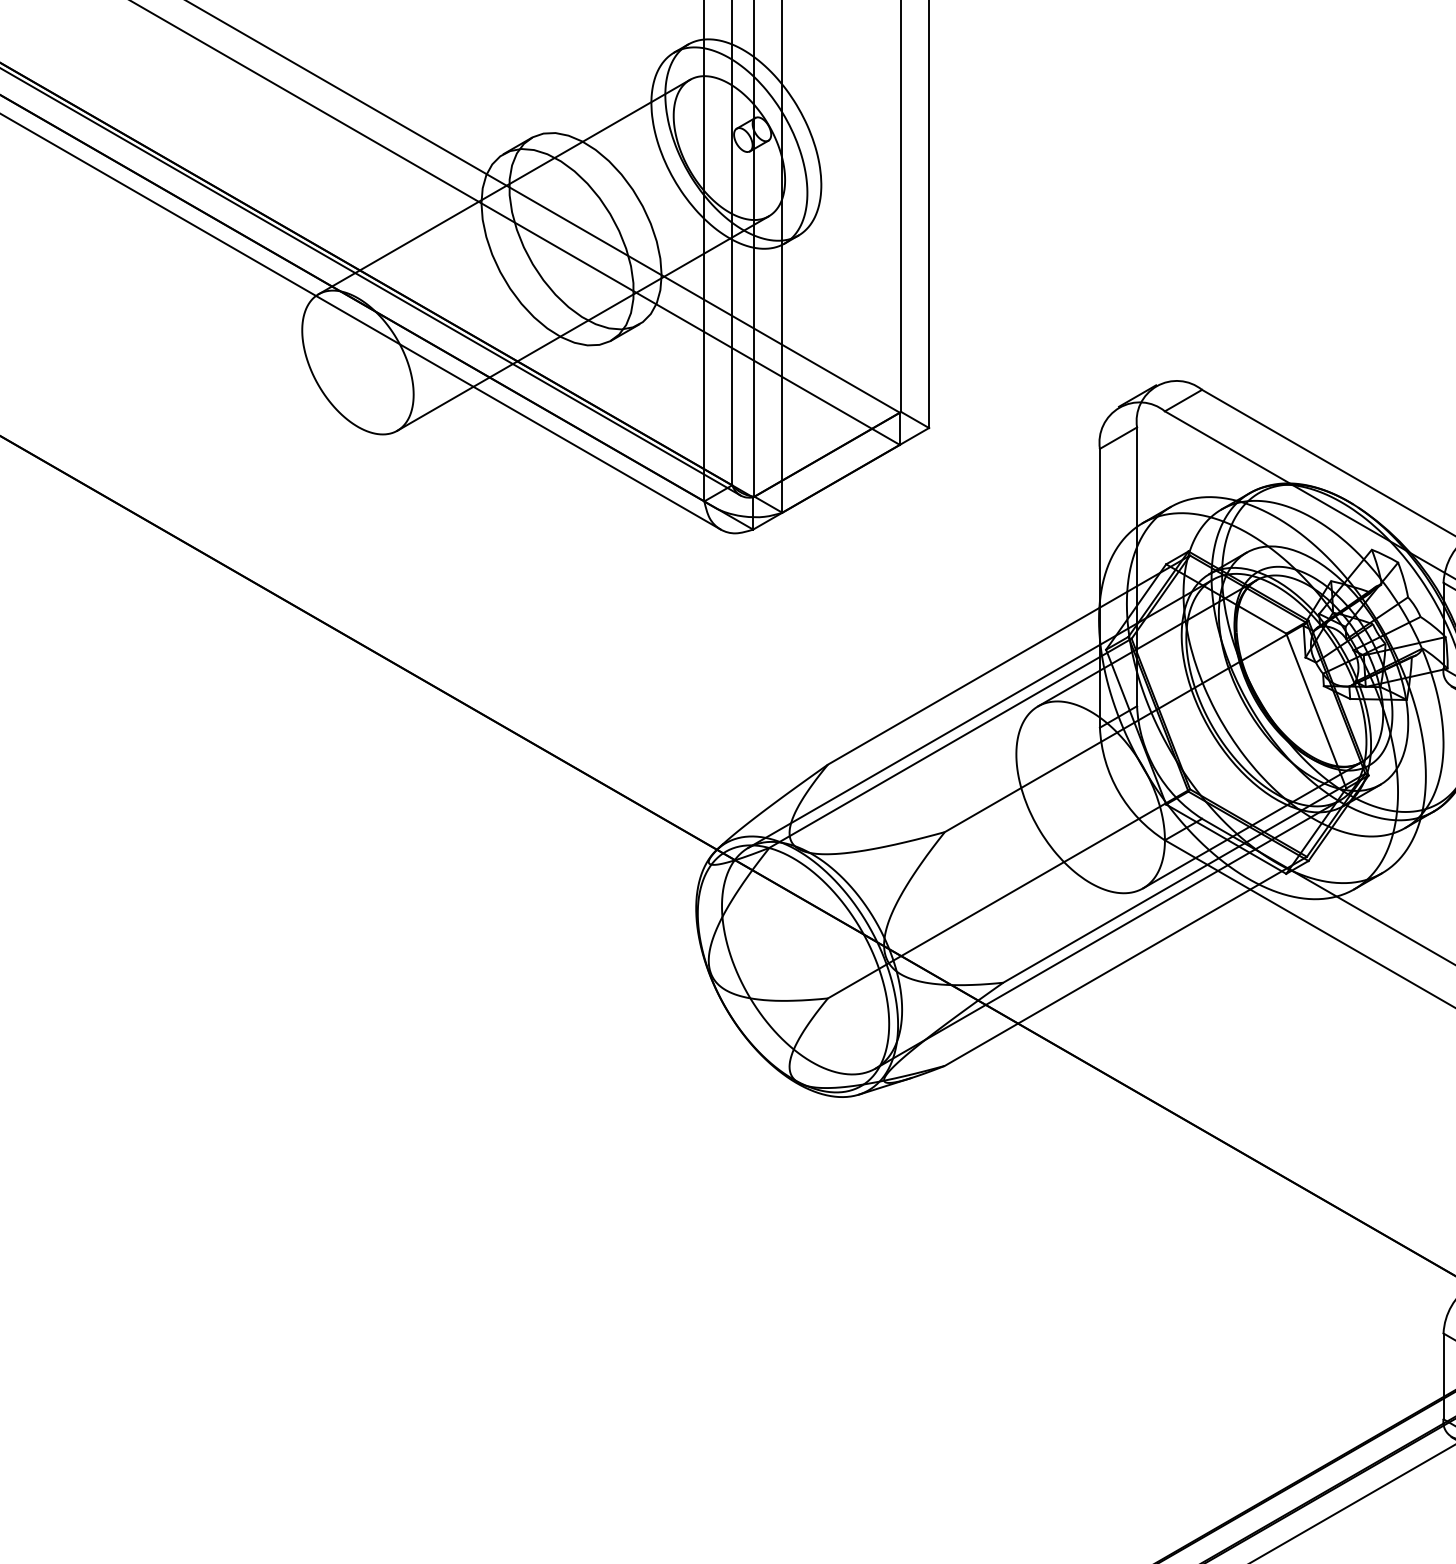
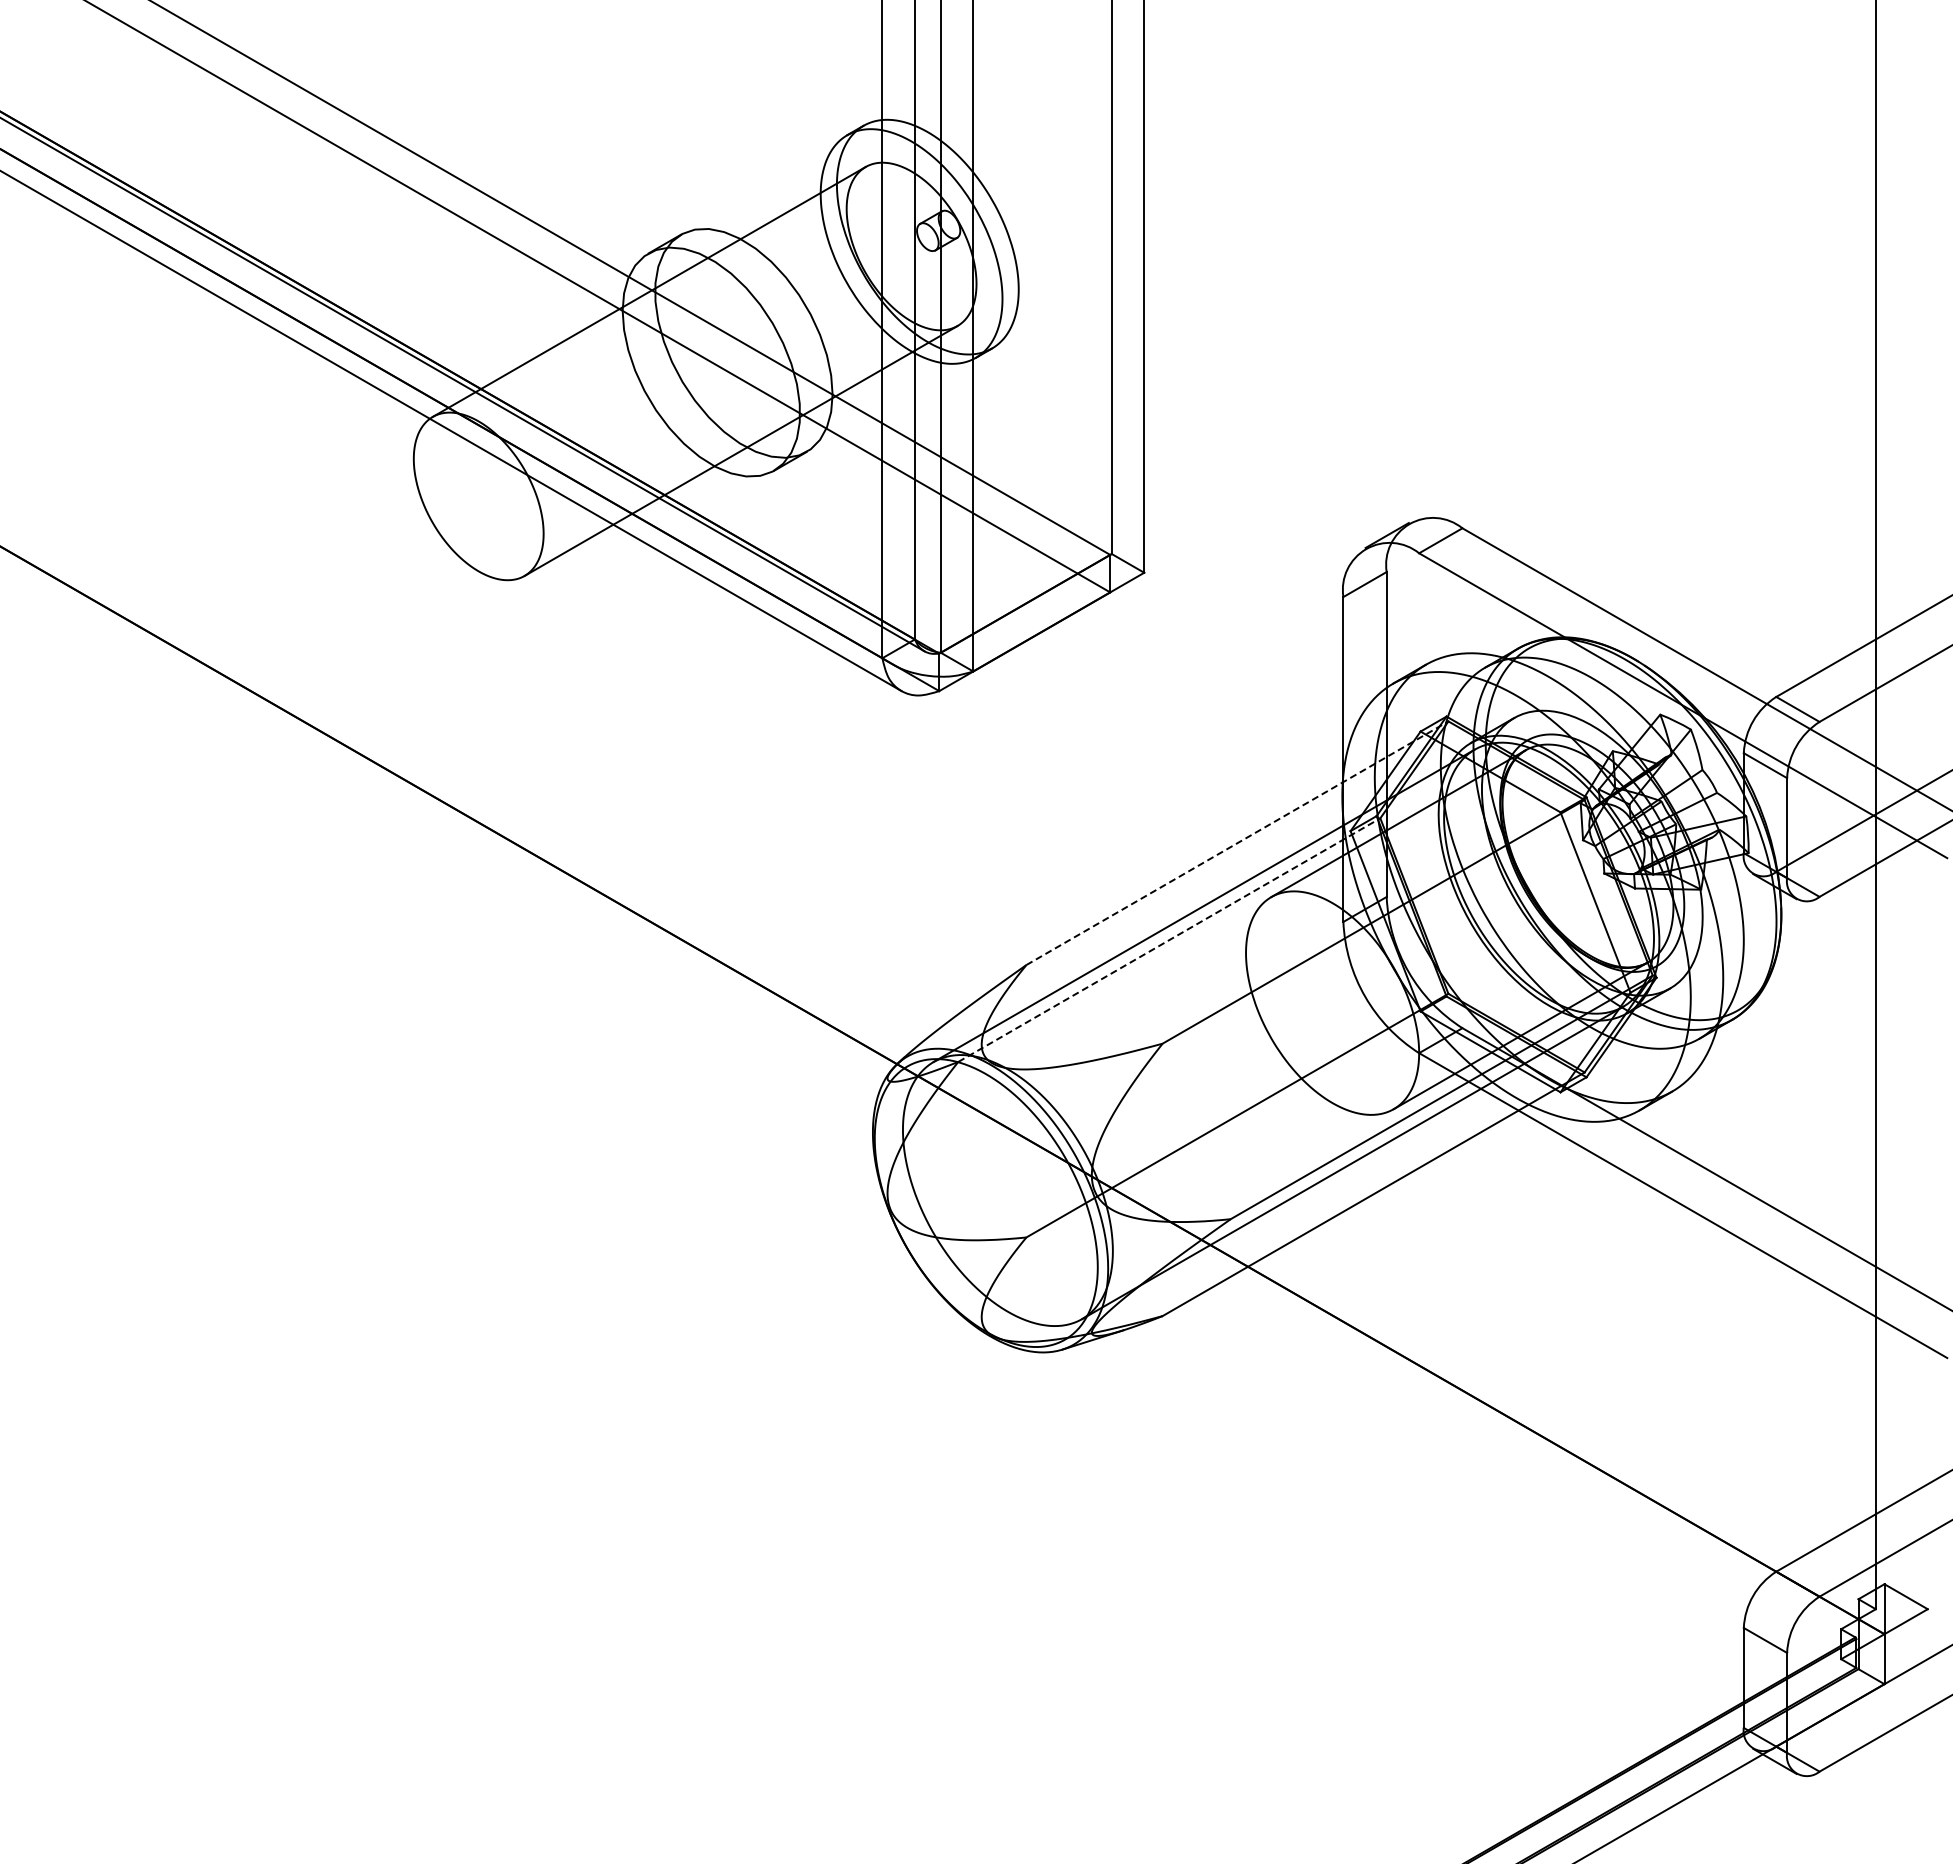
line: (1009, 660) -> (1237, 843), solid -> dashed
line: (950, 743) -> (1169, 940), solid -> dashed

